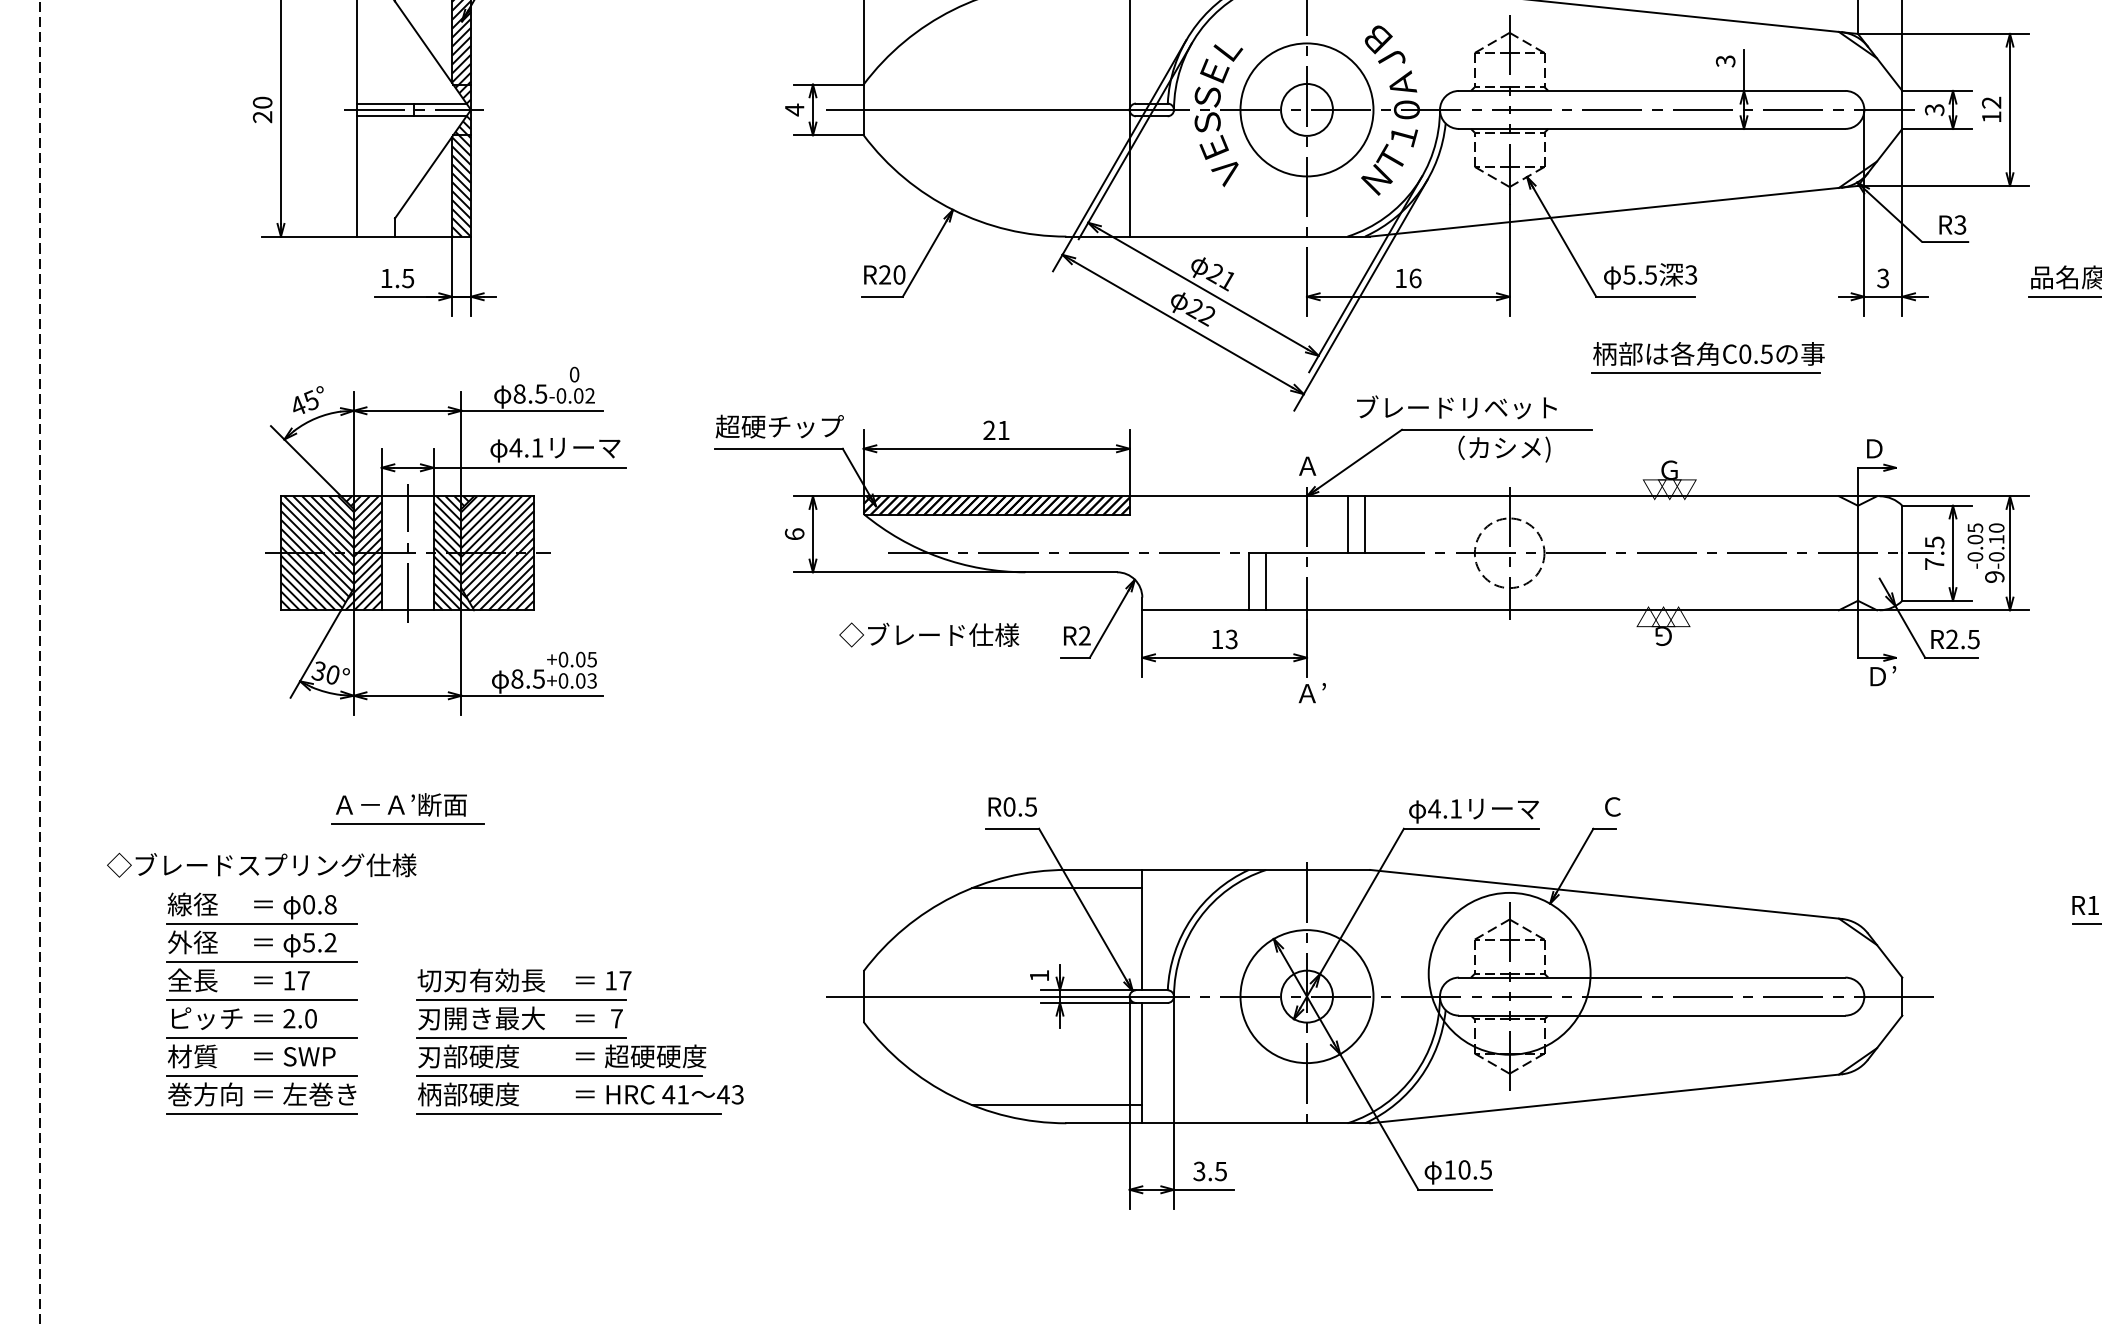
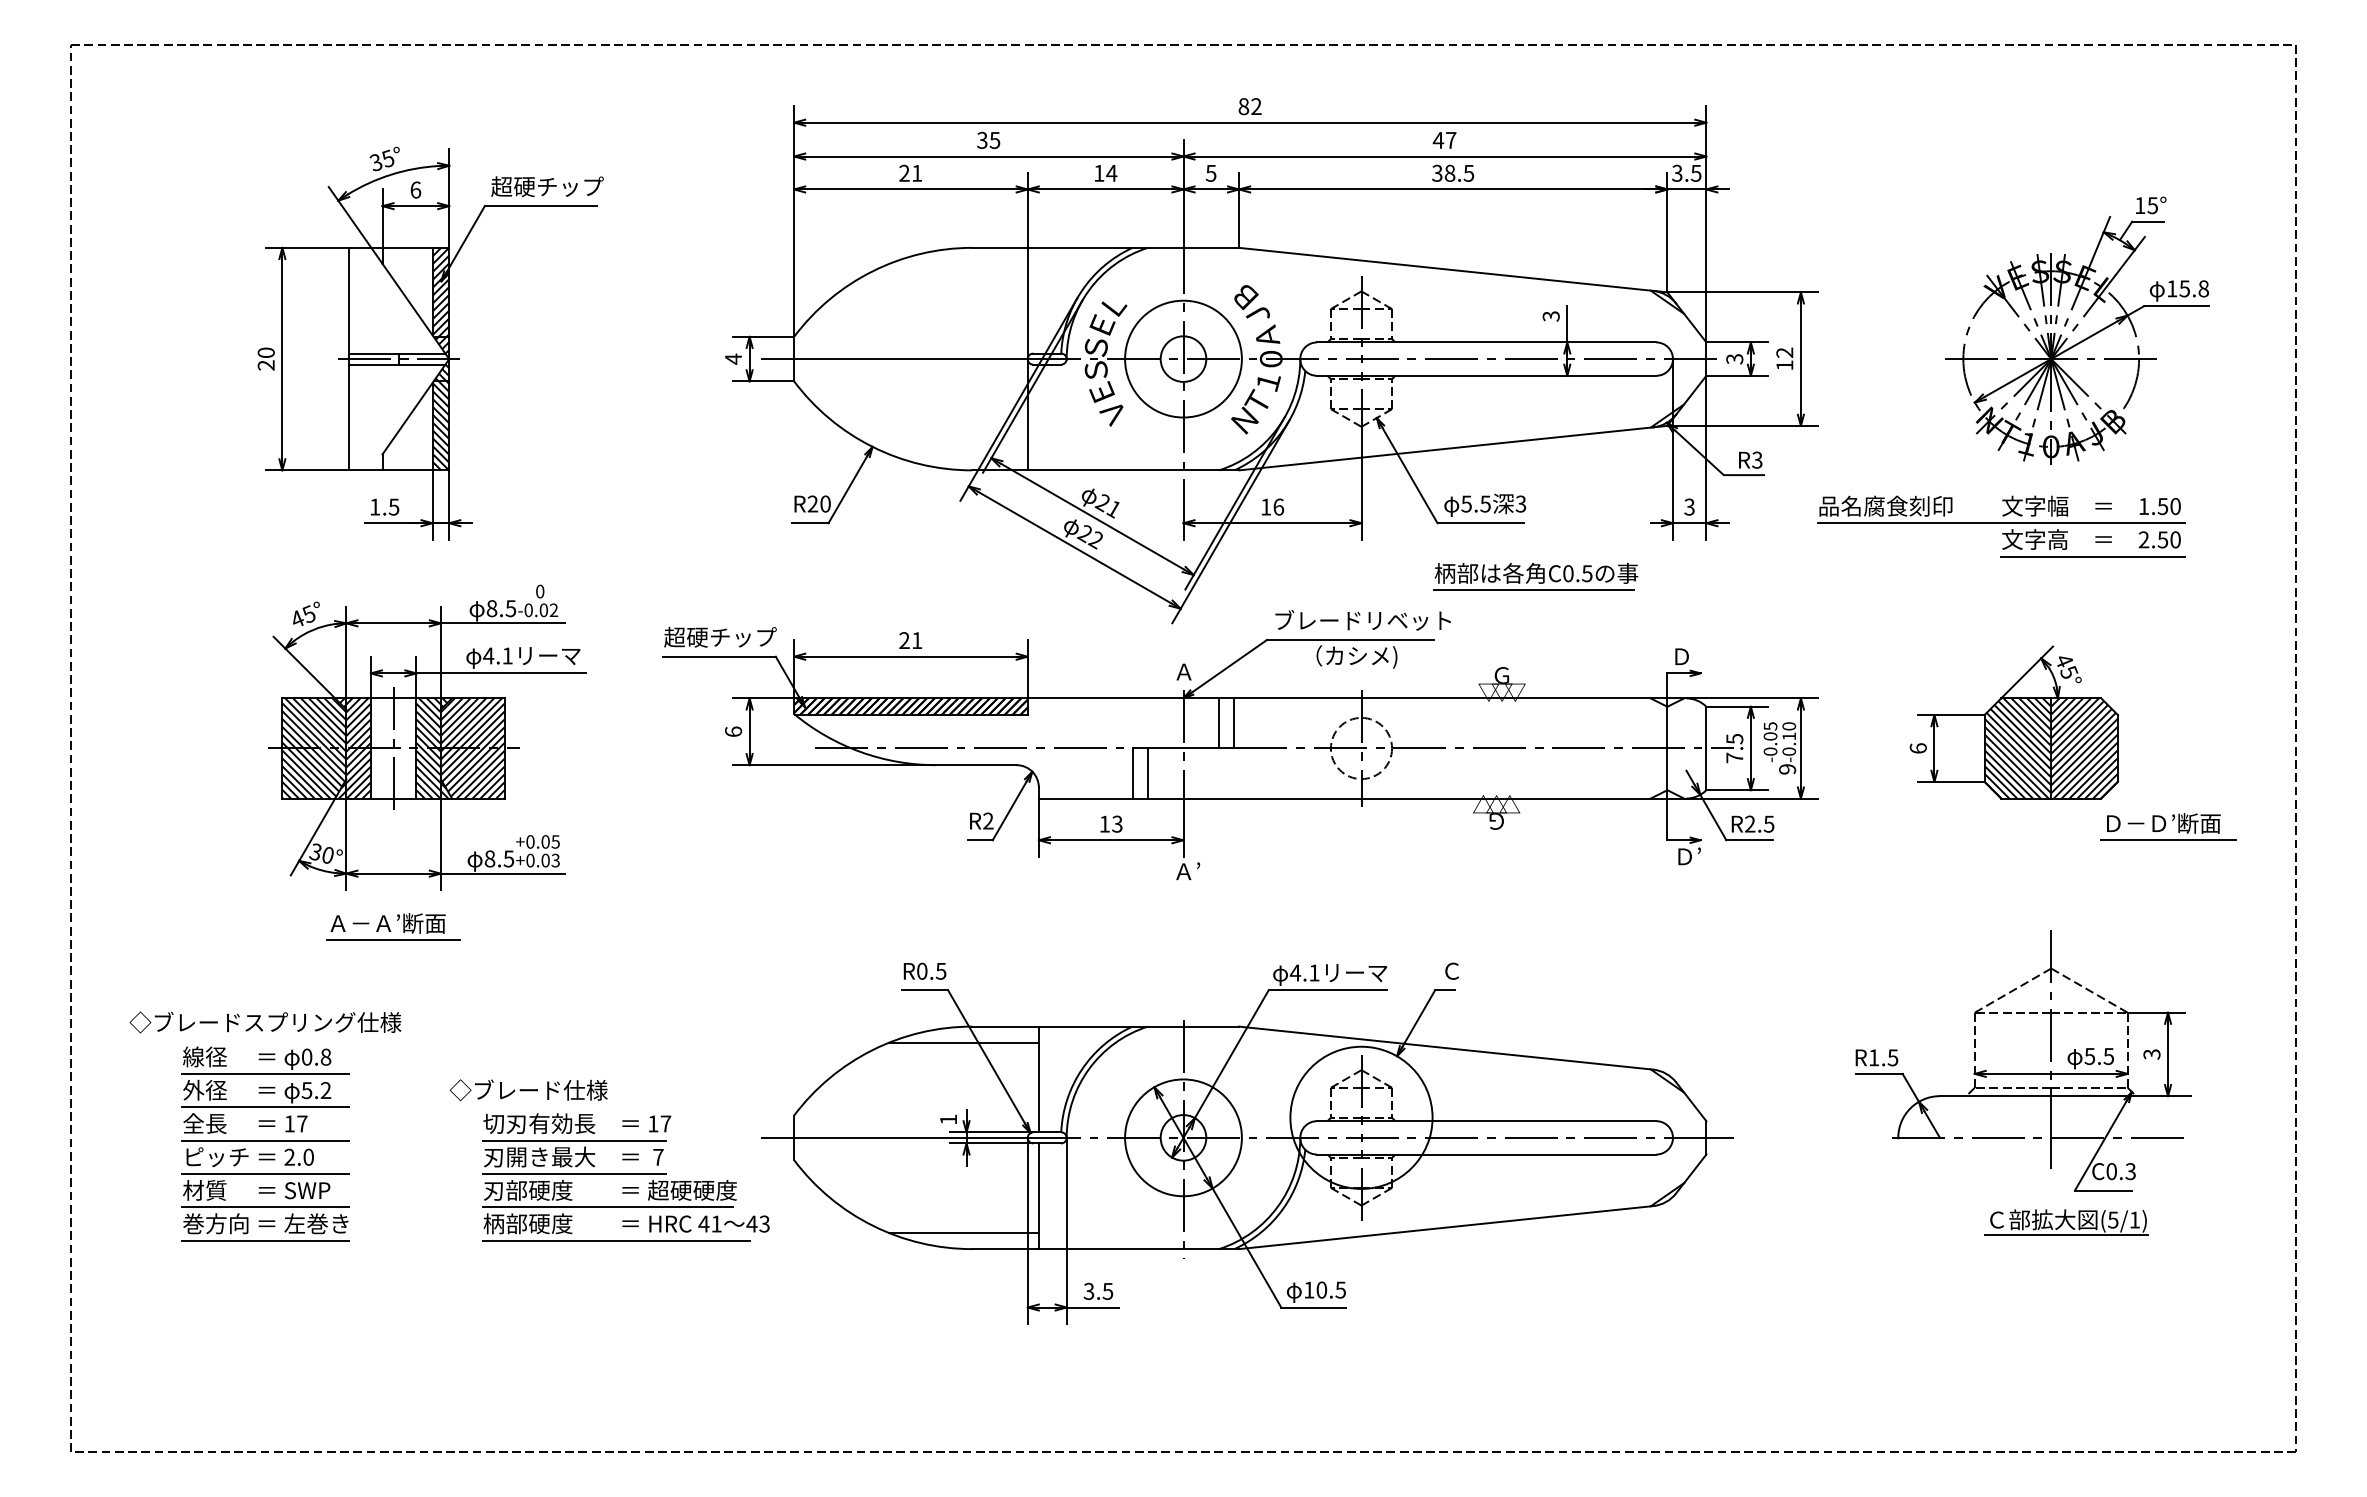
text: (1456, 407) -> (1362, 620), moved
text: (928, 635) -> (528, 1090), moved
part: (407, 808) -> (393, 926), moved
part: (579, 1041) -> (625, 1177), moved

